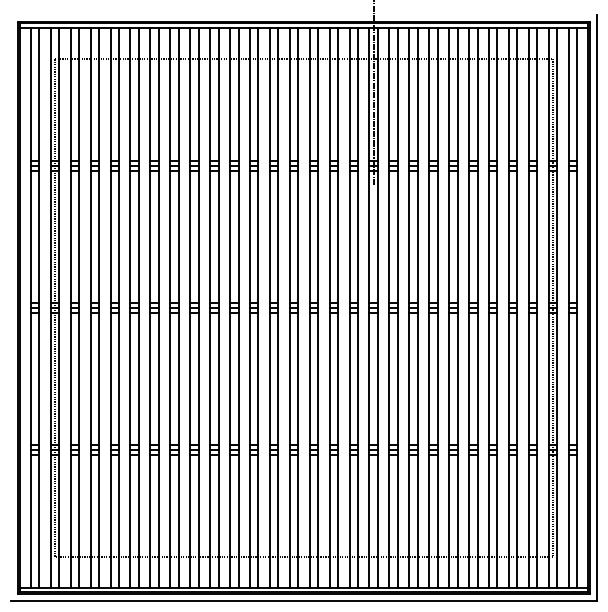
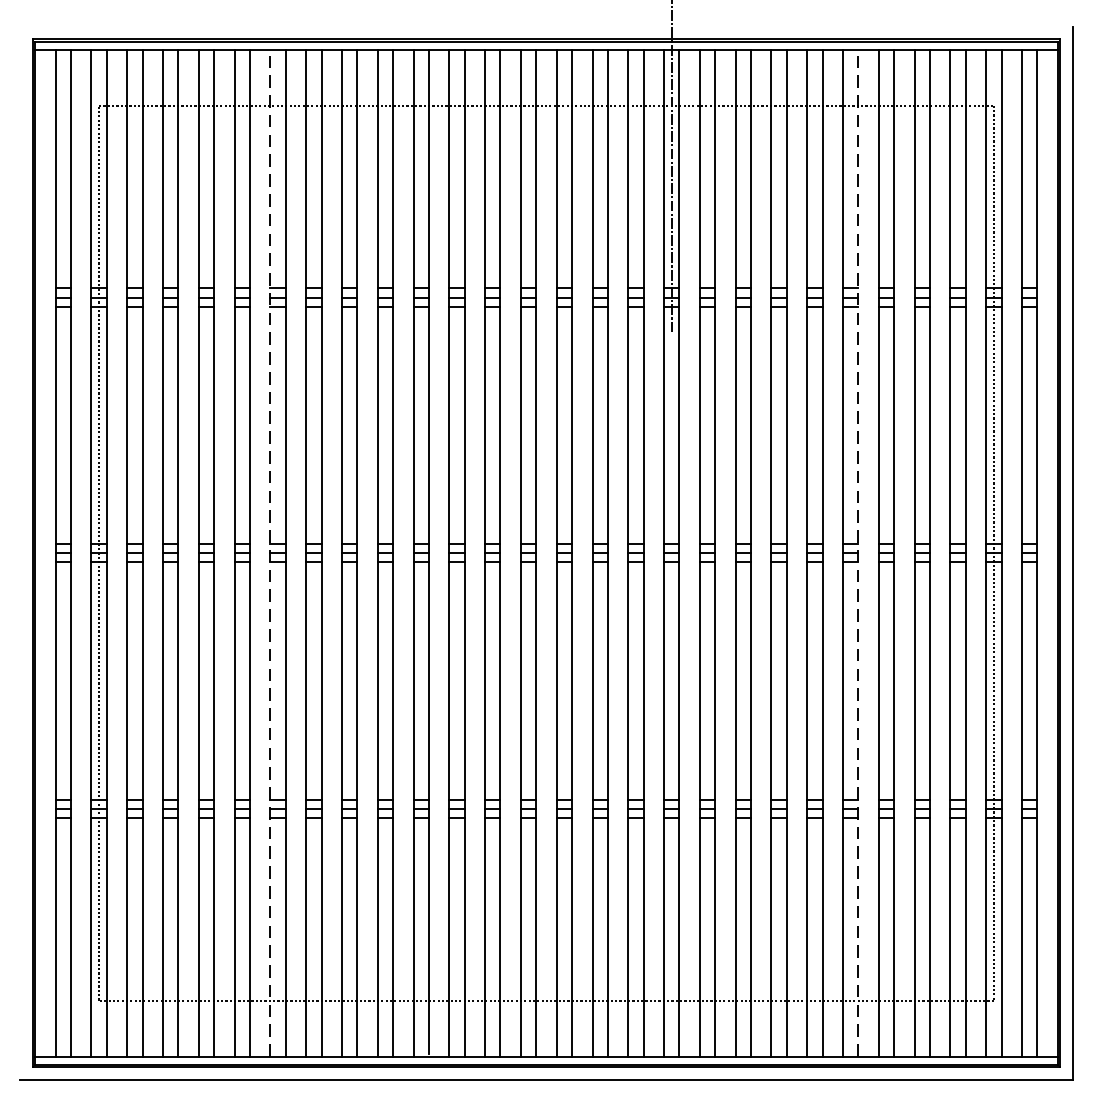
line: (150, 307) -> (270, 552), solid -> dashed
line: (477, 307) -> (858, 552), solid -> dashed

